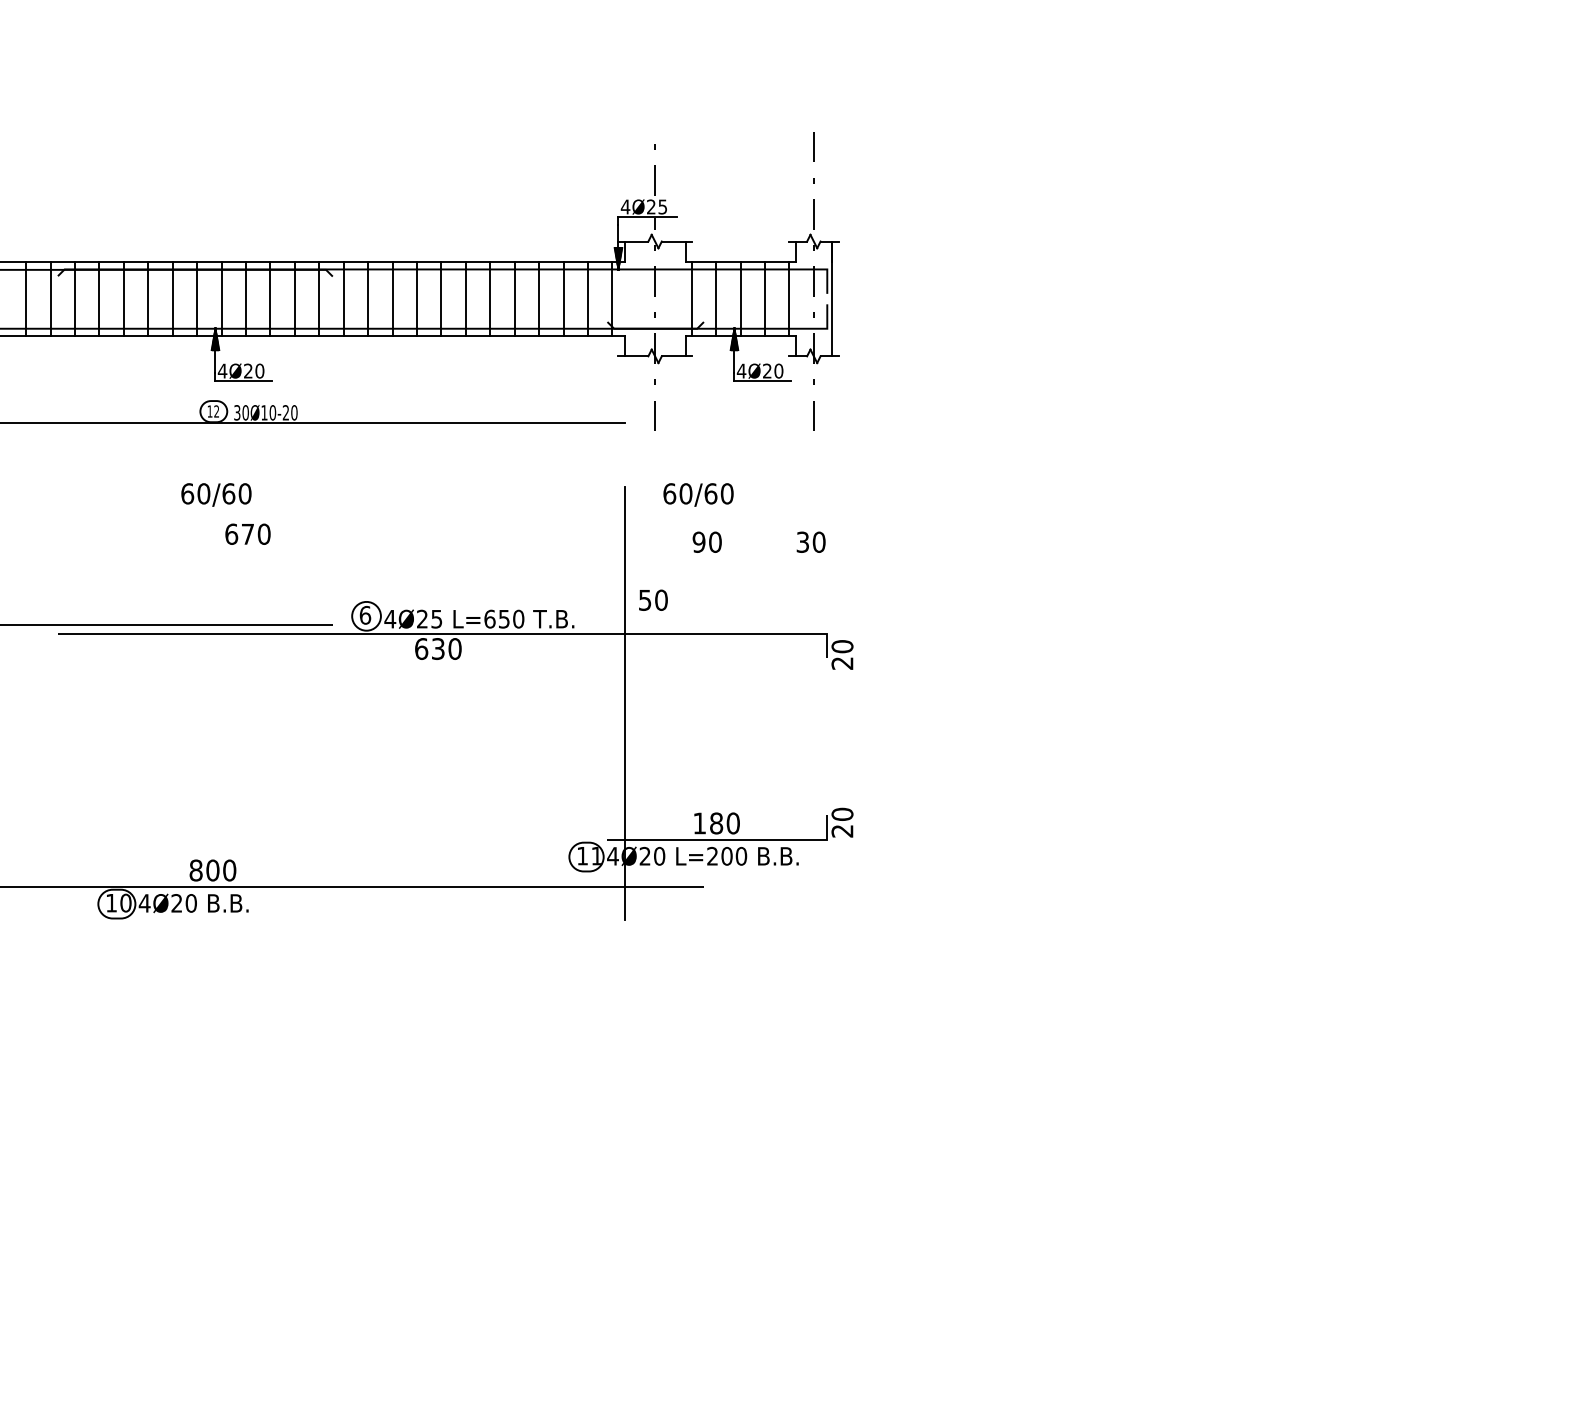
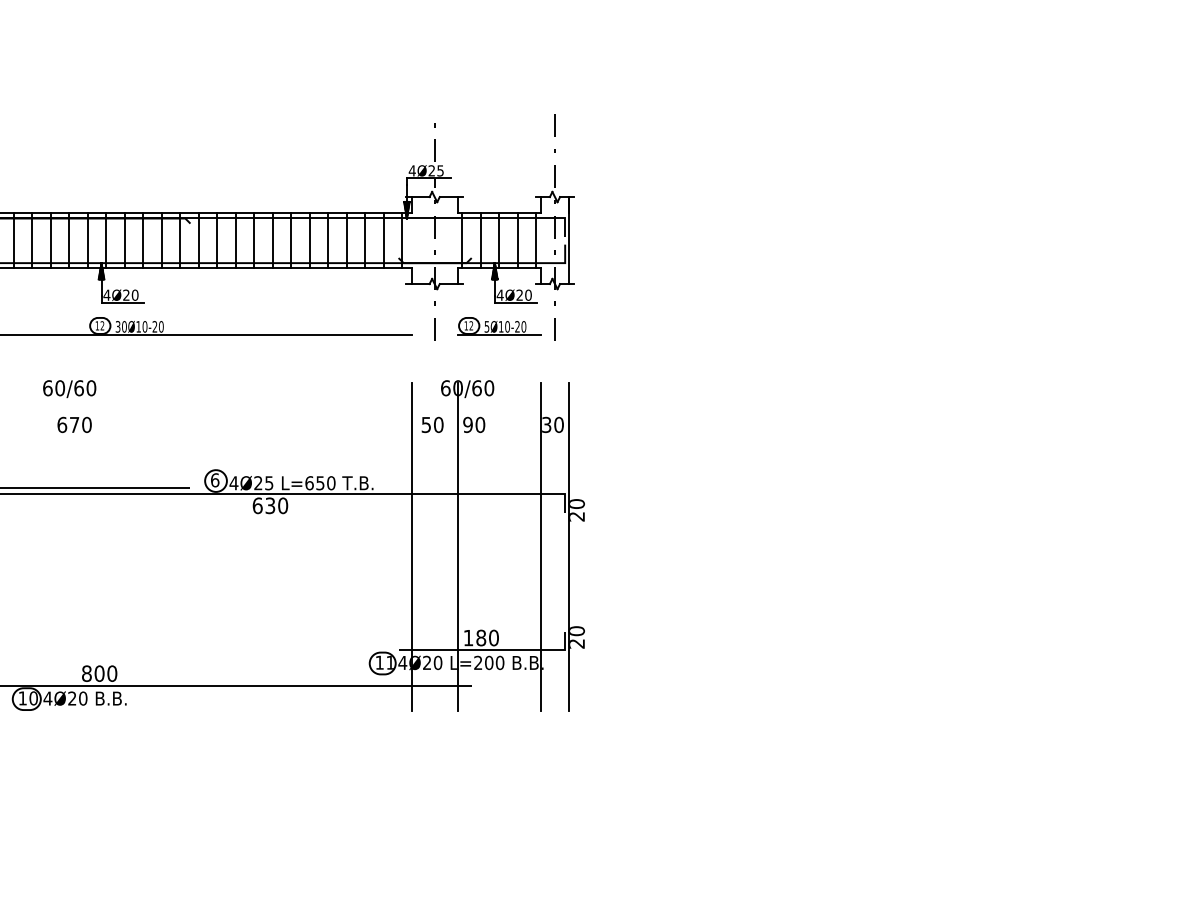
part: (740, 411) -> (499, 325), added
text: (216, 494) -> (69, 388), moved
text: (247, 533) -> (74, 424), moved
text: (653, 599) -> (432, 424), moved
line: (685, 703) -> (457, 547), added
line: (795, 703) -> (541, 547), added
line: (832, 703) -> (569, 547), added

